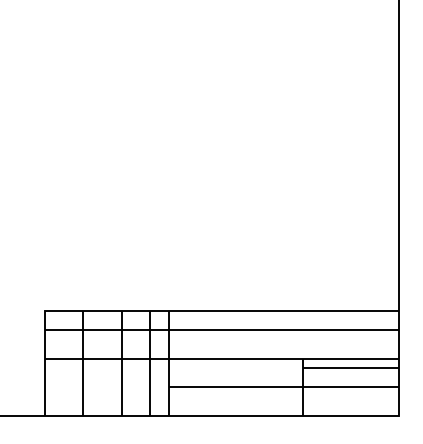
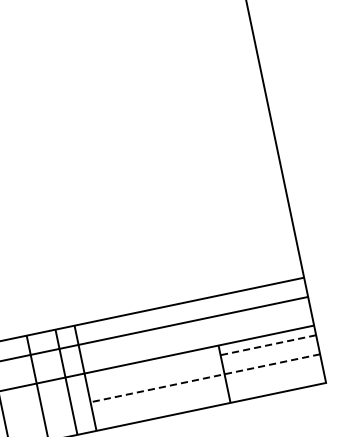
line: (350, 368) -> (267, 345), solid -> dashed
line: (284, 387) -> (205, 378), solid -> dashed

